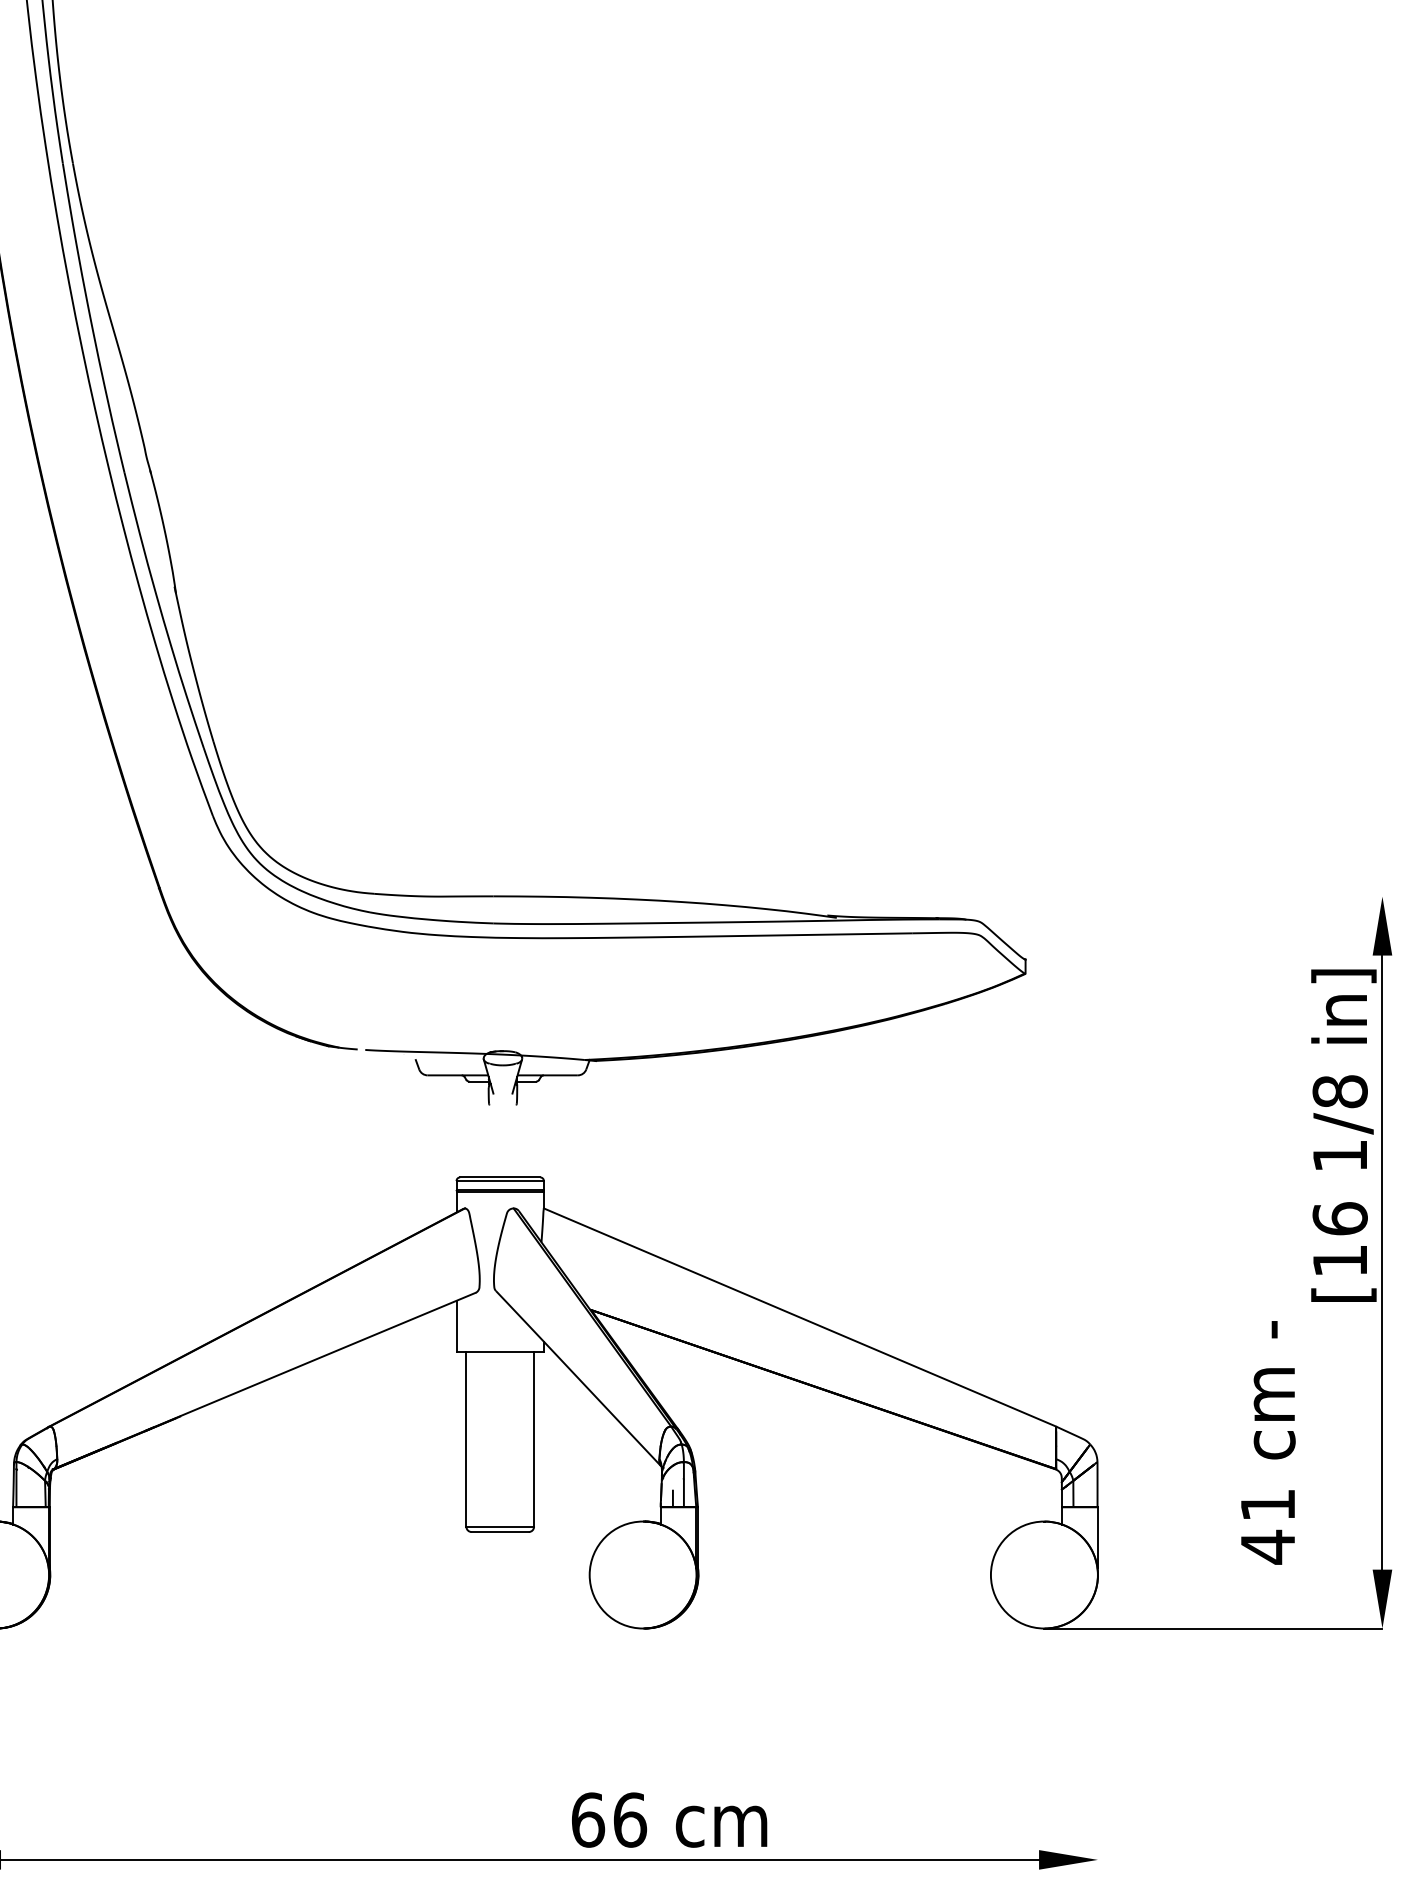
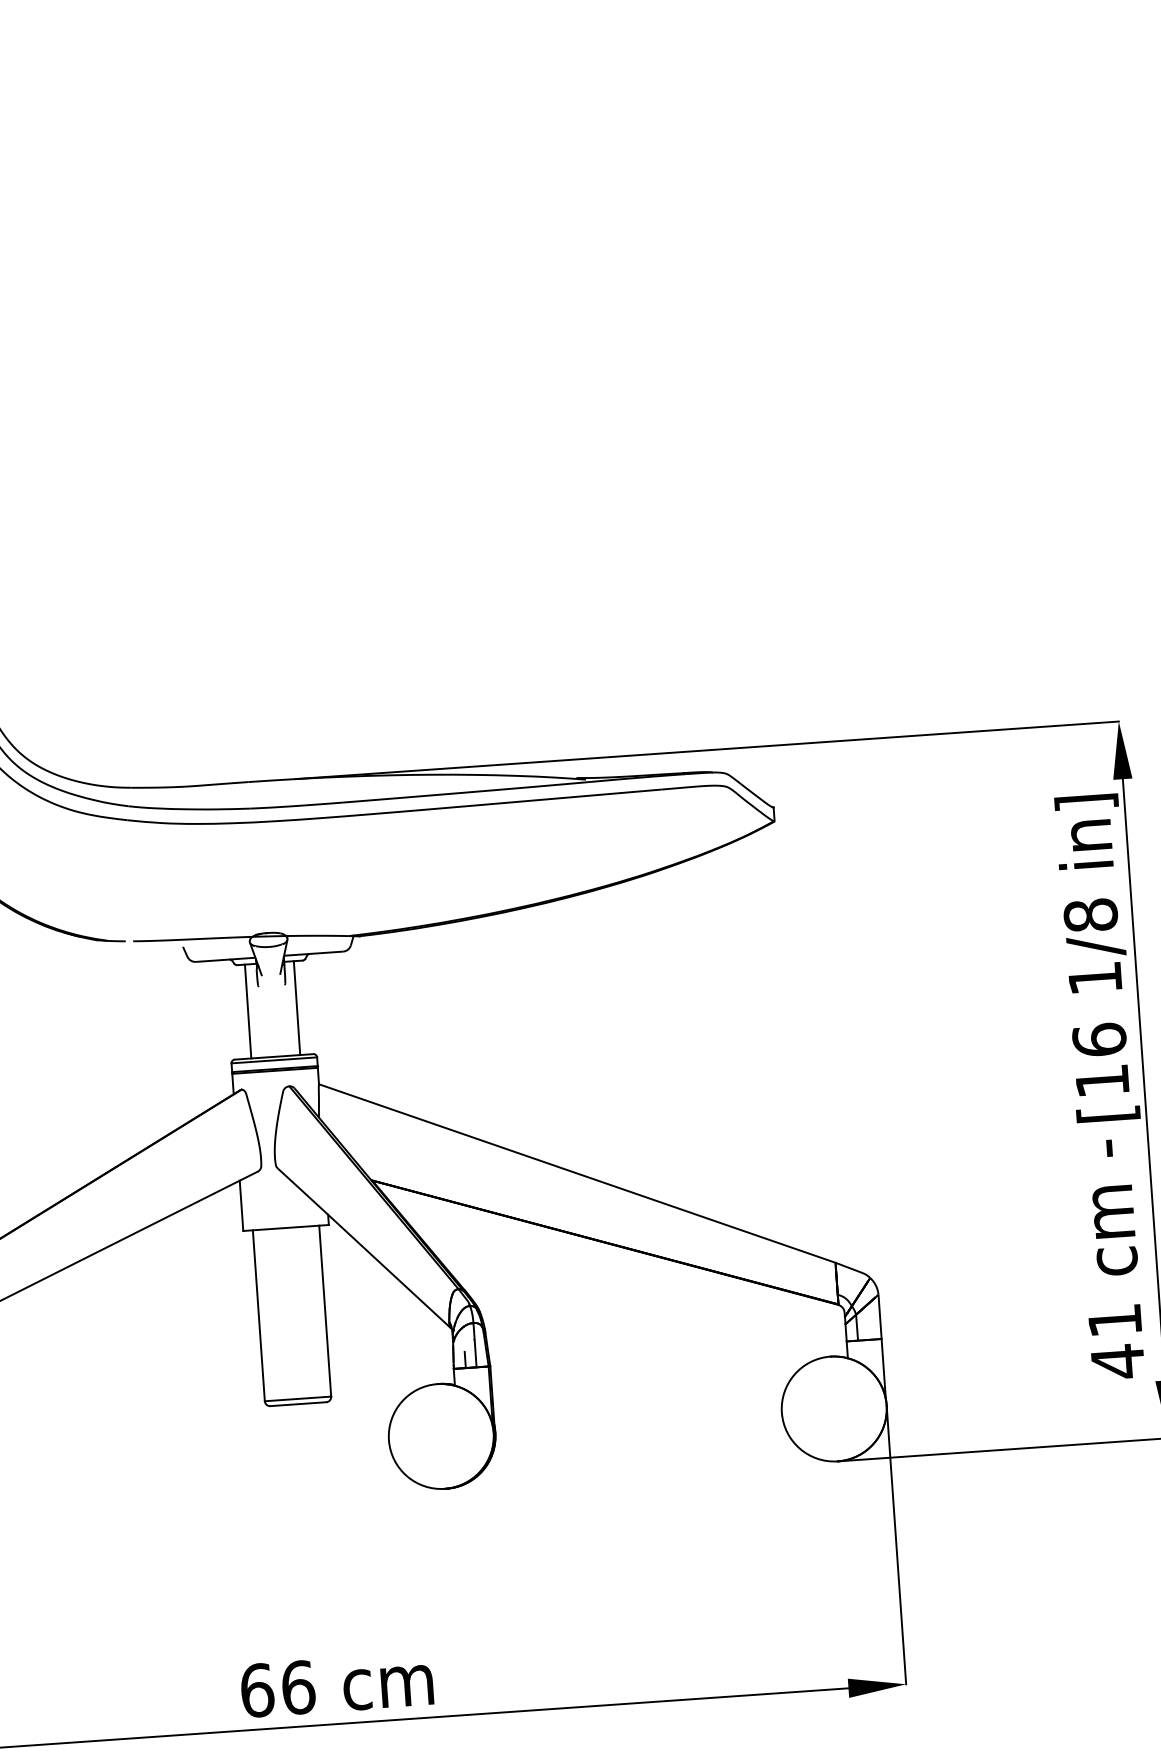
line: (961, 896) -> (706, 750), added
line: (476, 1129) -> (247, 1011), added
line: (526, 1129) -> (296, 1008), added
text: (1268, 1442) -> (1111, 1259), moved
line: (1097, 1717) -> (895, 1544), added
text: (669, 1819) -> (336, 1684), moved

